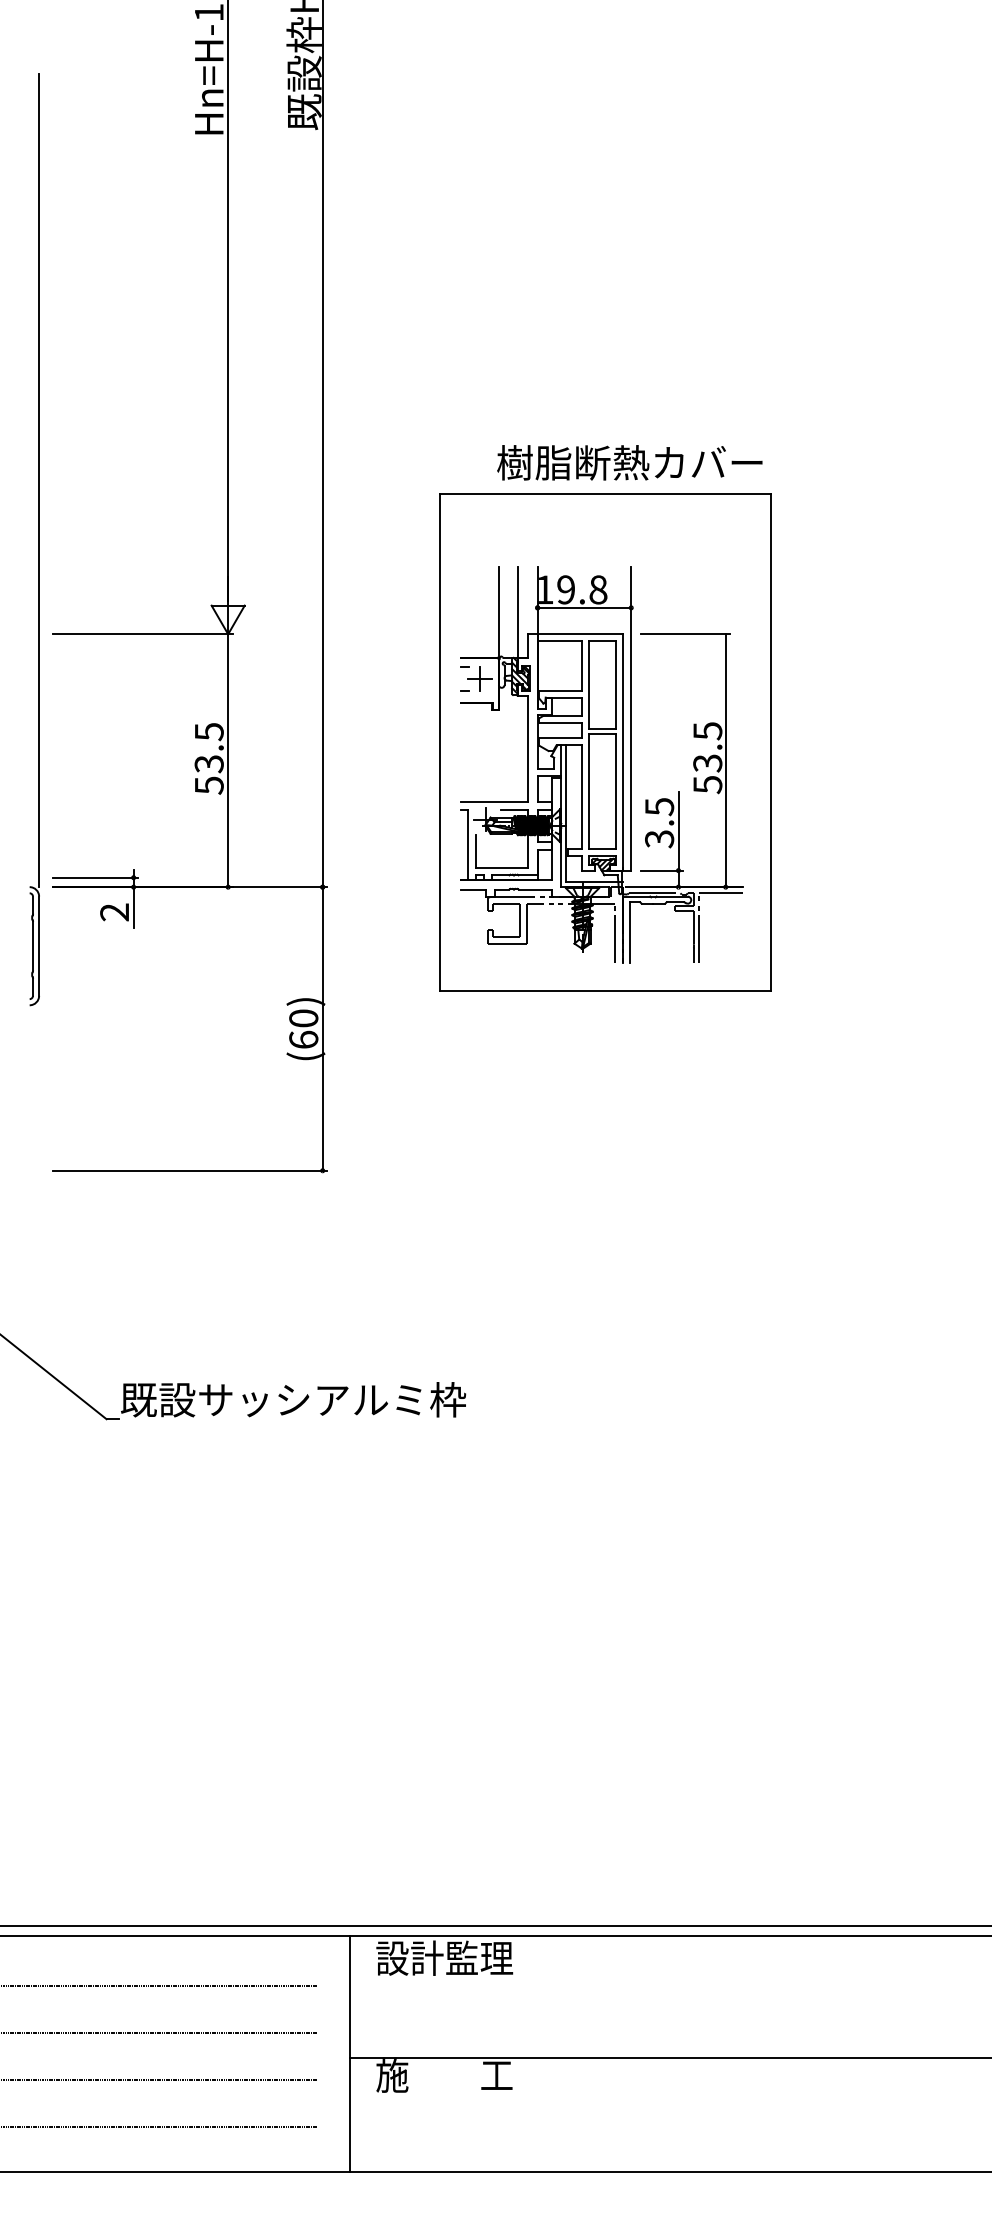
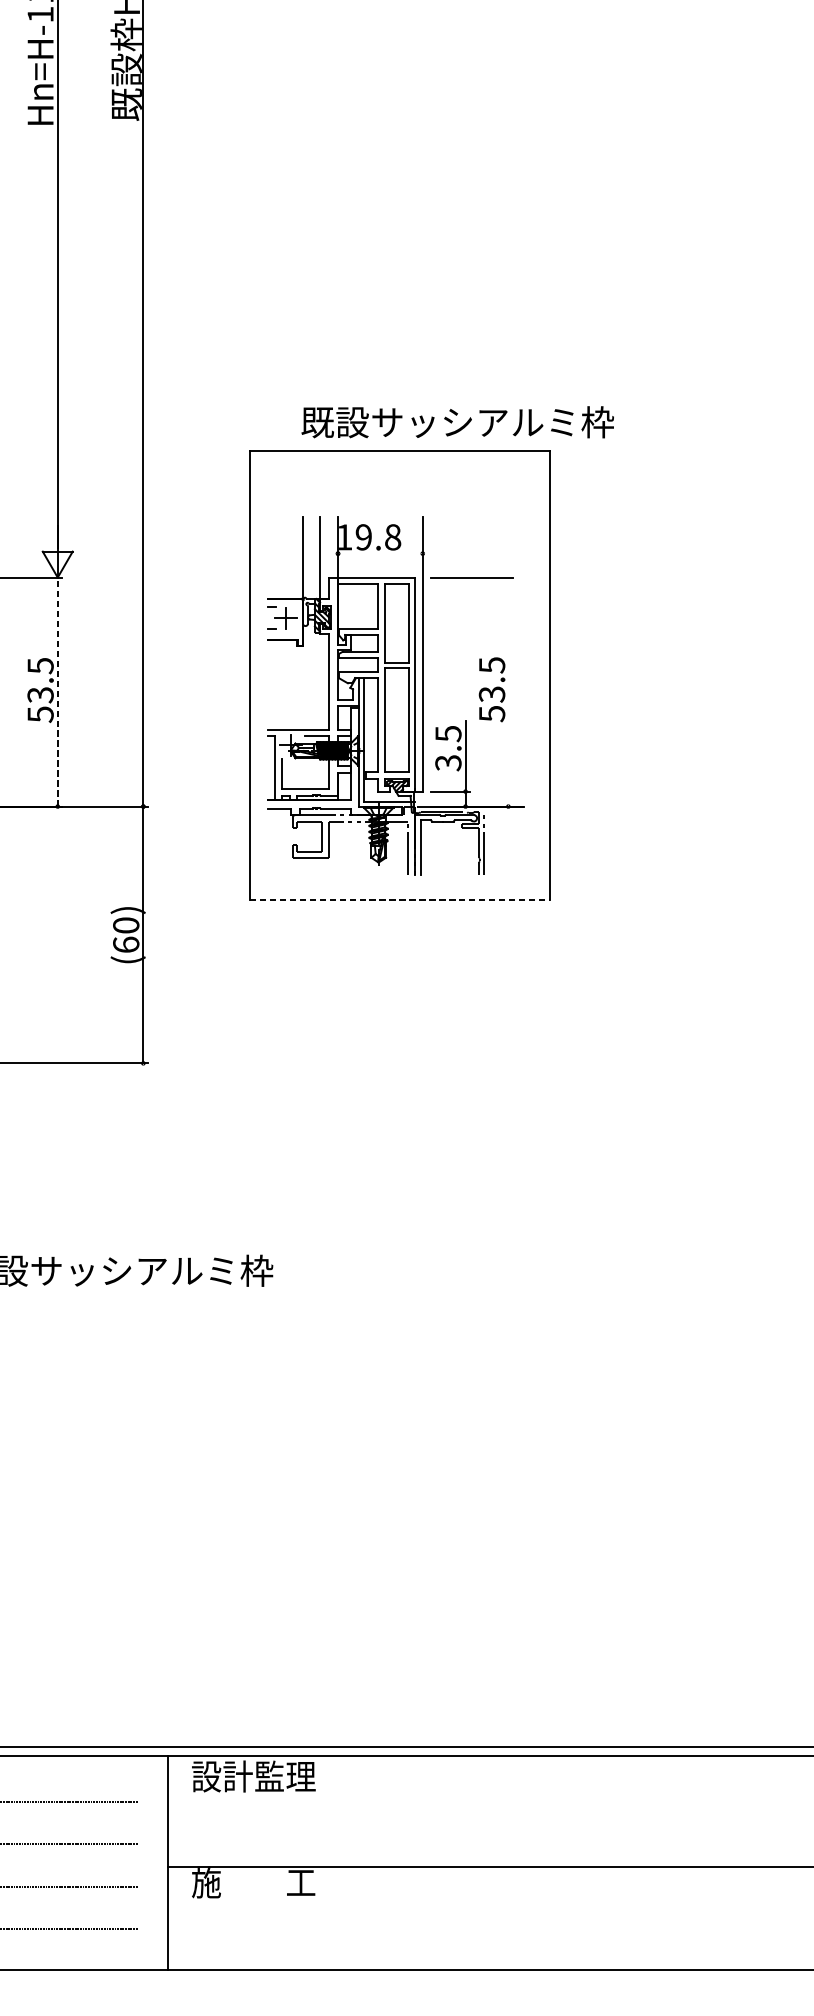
text: (669, 462) -> (457, 422), 樹脂断熱カバー -> 既設サッシアルミ枠
line: (584, 607) -> (380, 553), removed
line: (228, 760) -> (58, 691), solid -> dashed
line: (725, 760) -> (508, 691), removed
line: (720, 893) -> (503, 812), removed
line: (606, 990) -> (400, 900), solid -> dashed

